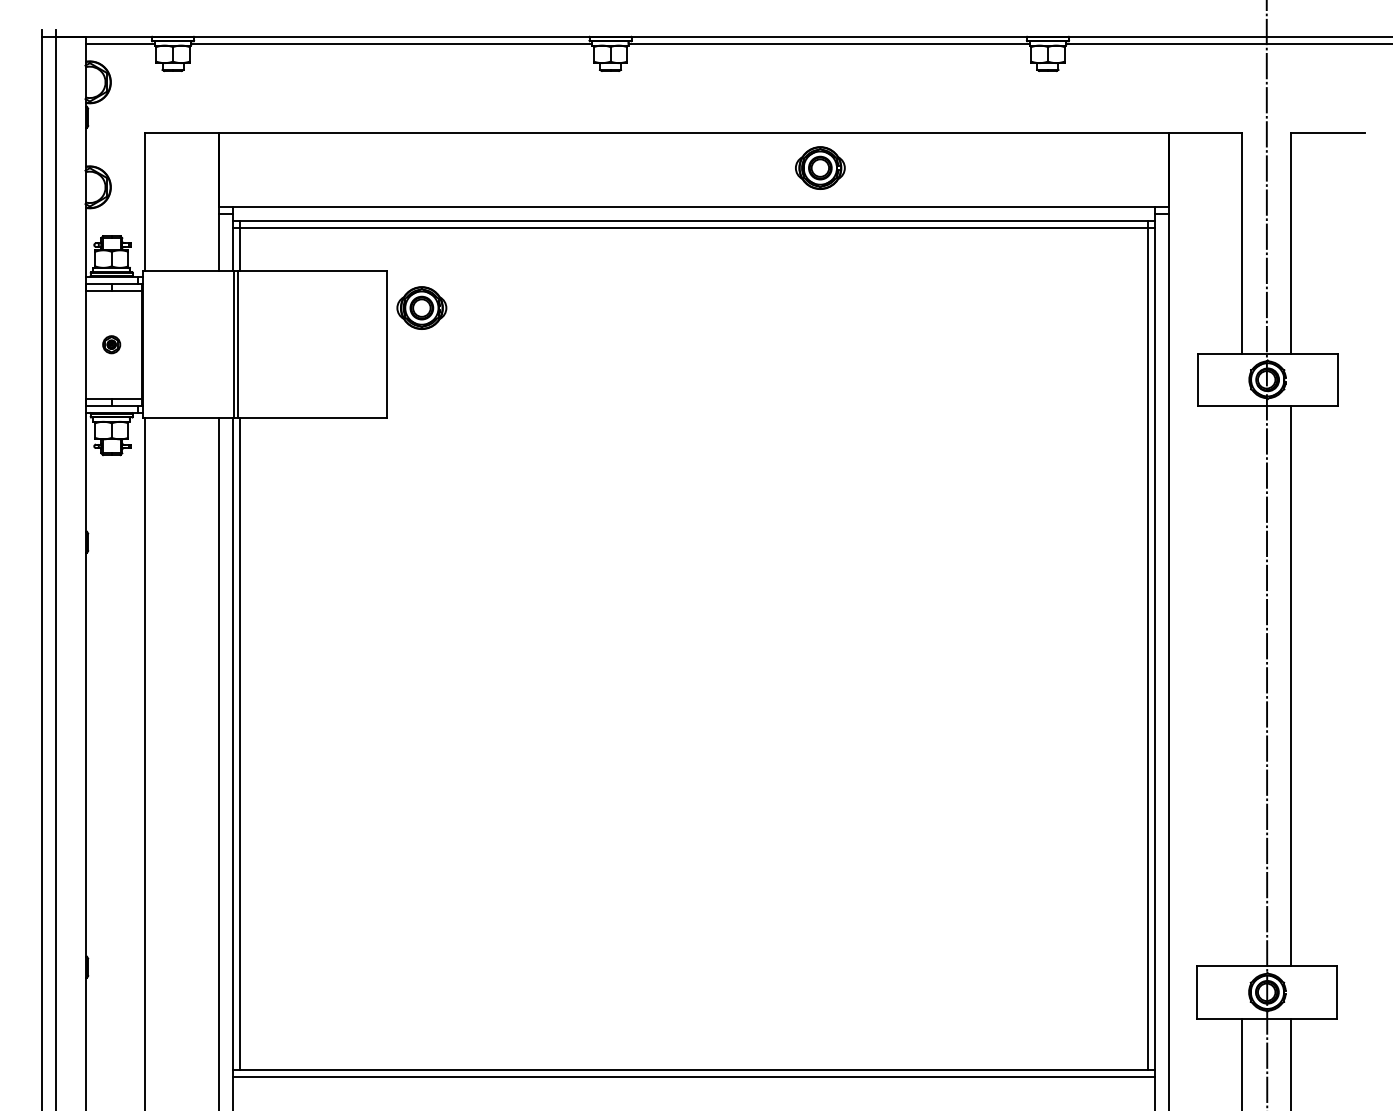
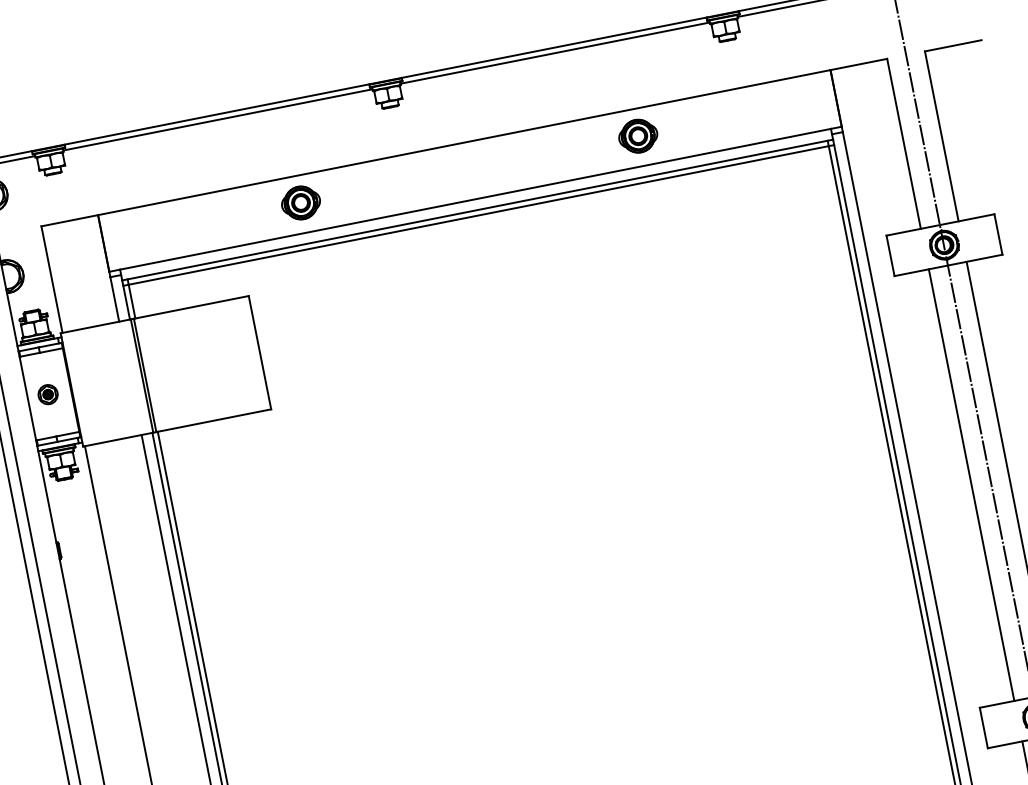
part: (820, 167) -> (638, 135), moved
part: (421, 307) -> (300, 202), moved
part: (111, 344) -> (47, 394), size x1.43
line: (1242, 686) -> (971, 485), added

